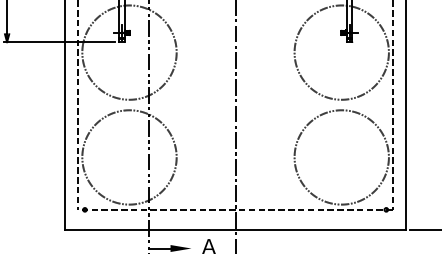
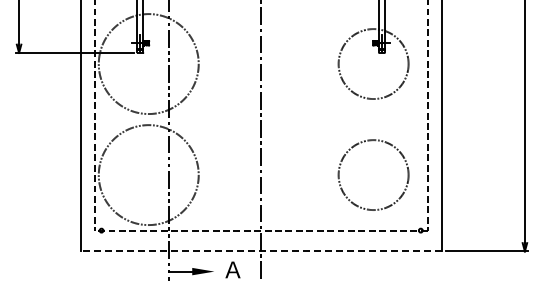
circle: (341, 53) -> (373, 64), size x0.7
circle: (341, 157) -> (373, 175), size x0.7
line: (234, 229) -> (260, 251), solid -> dashed

